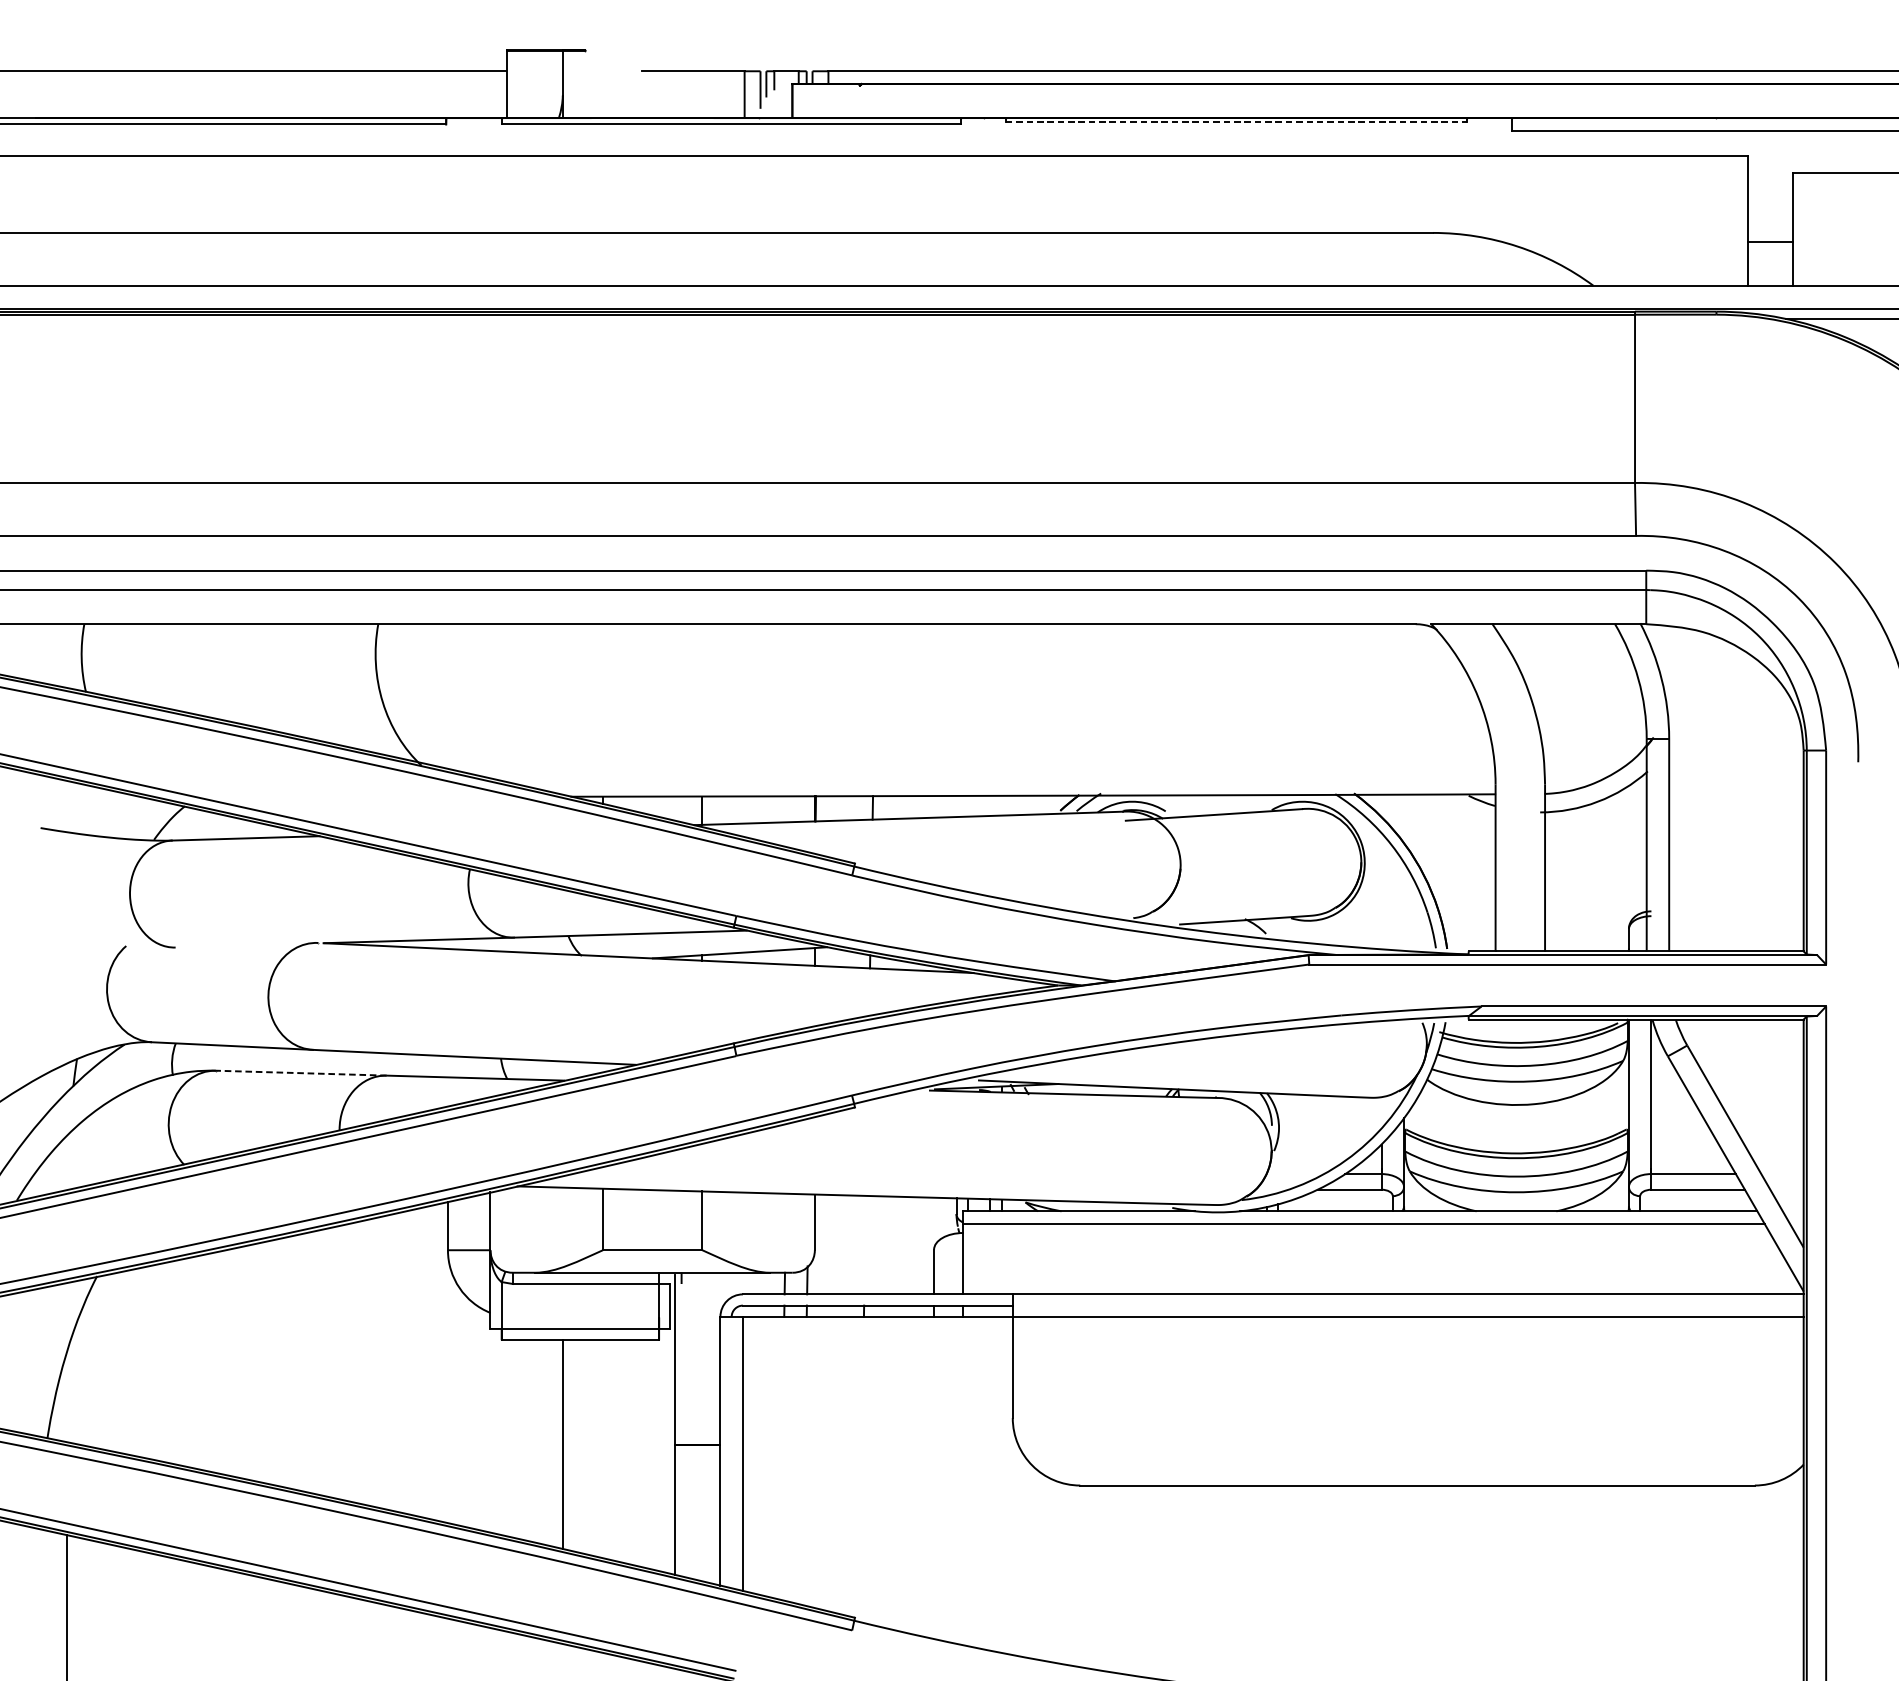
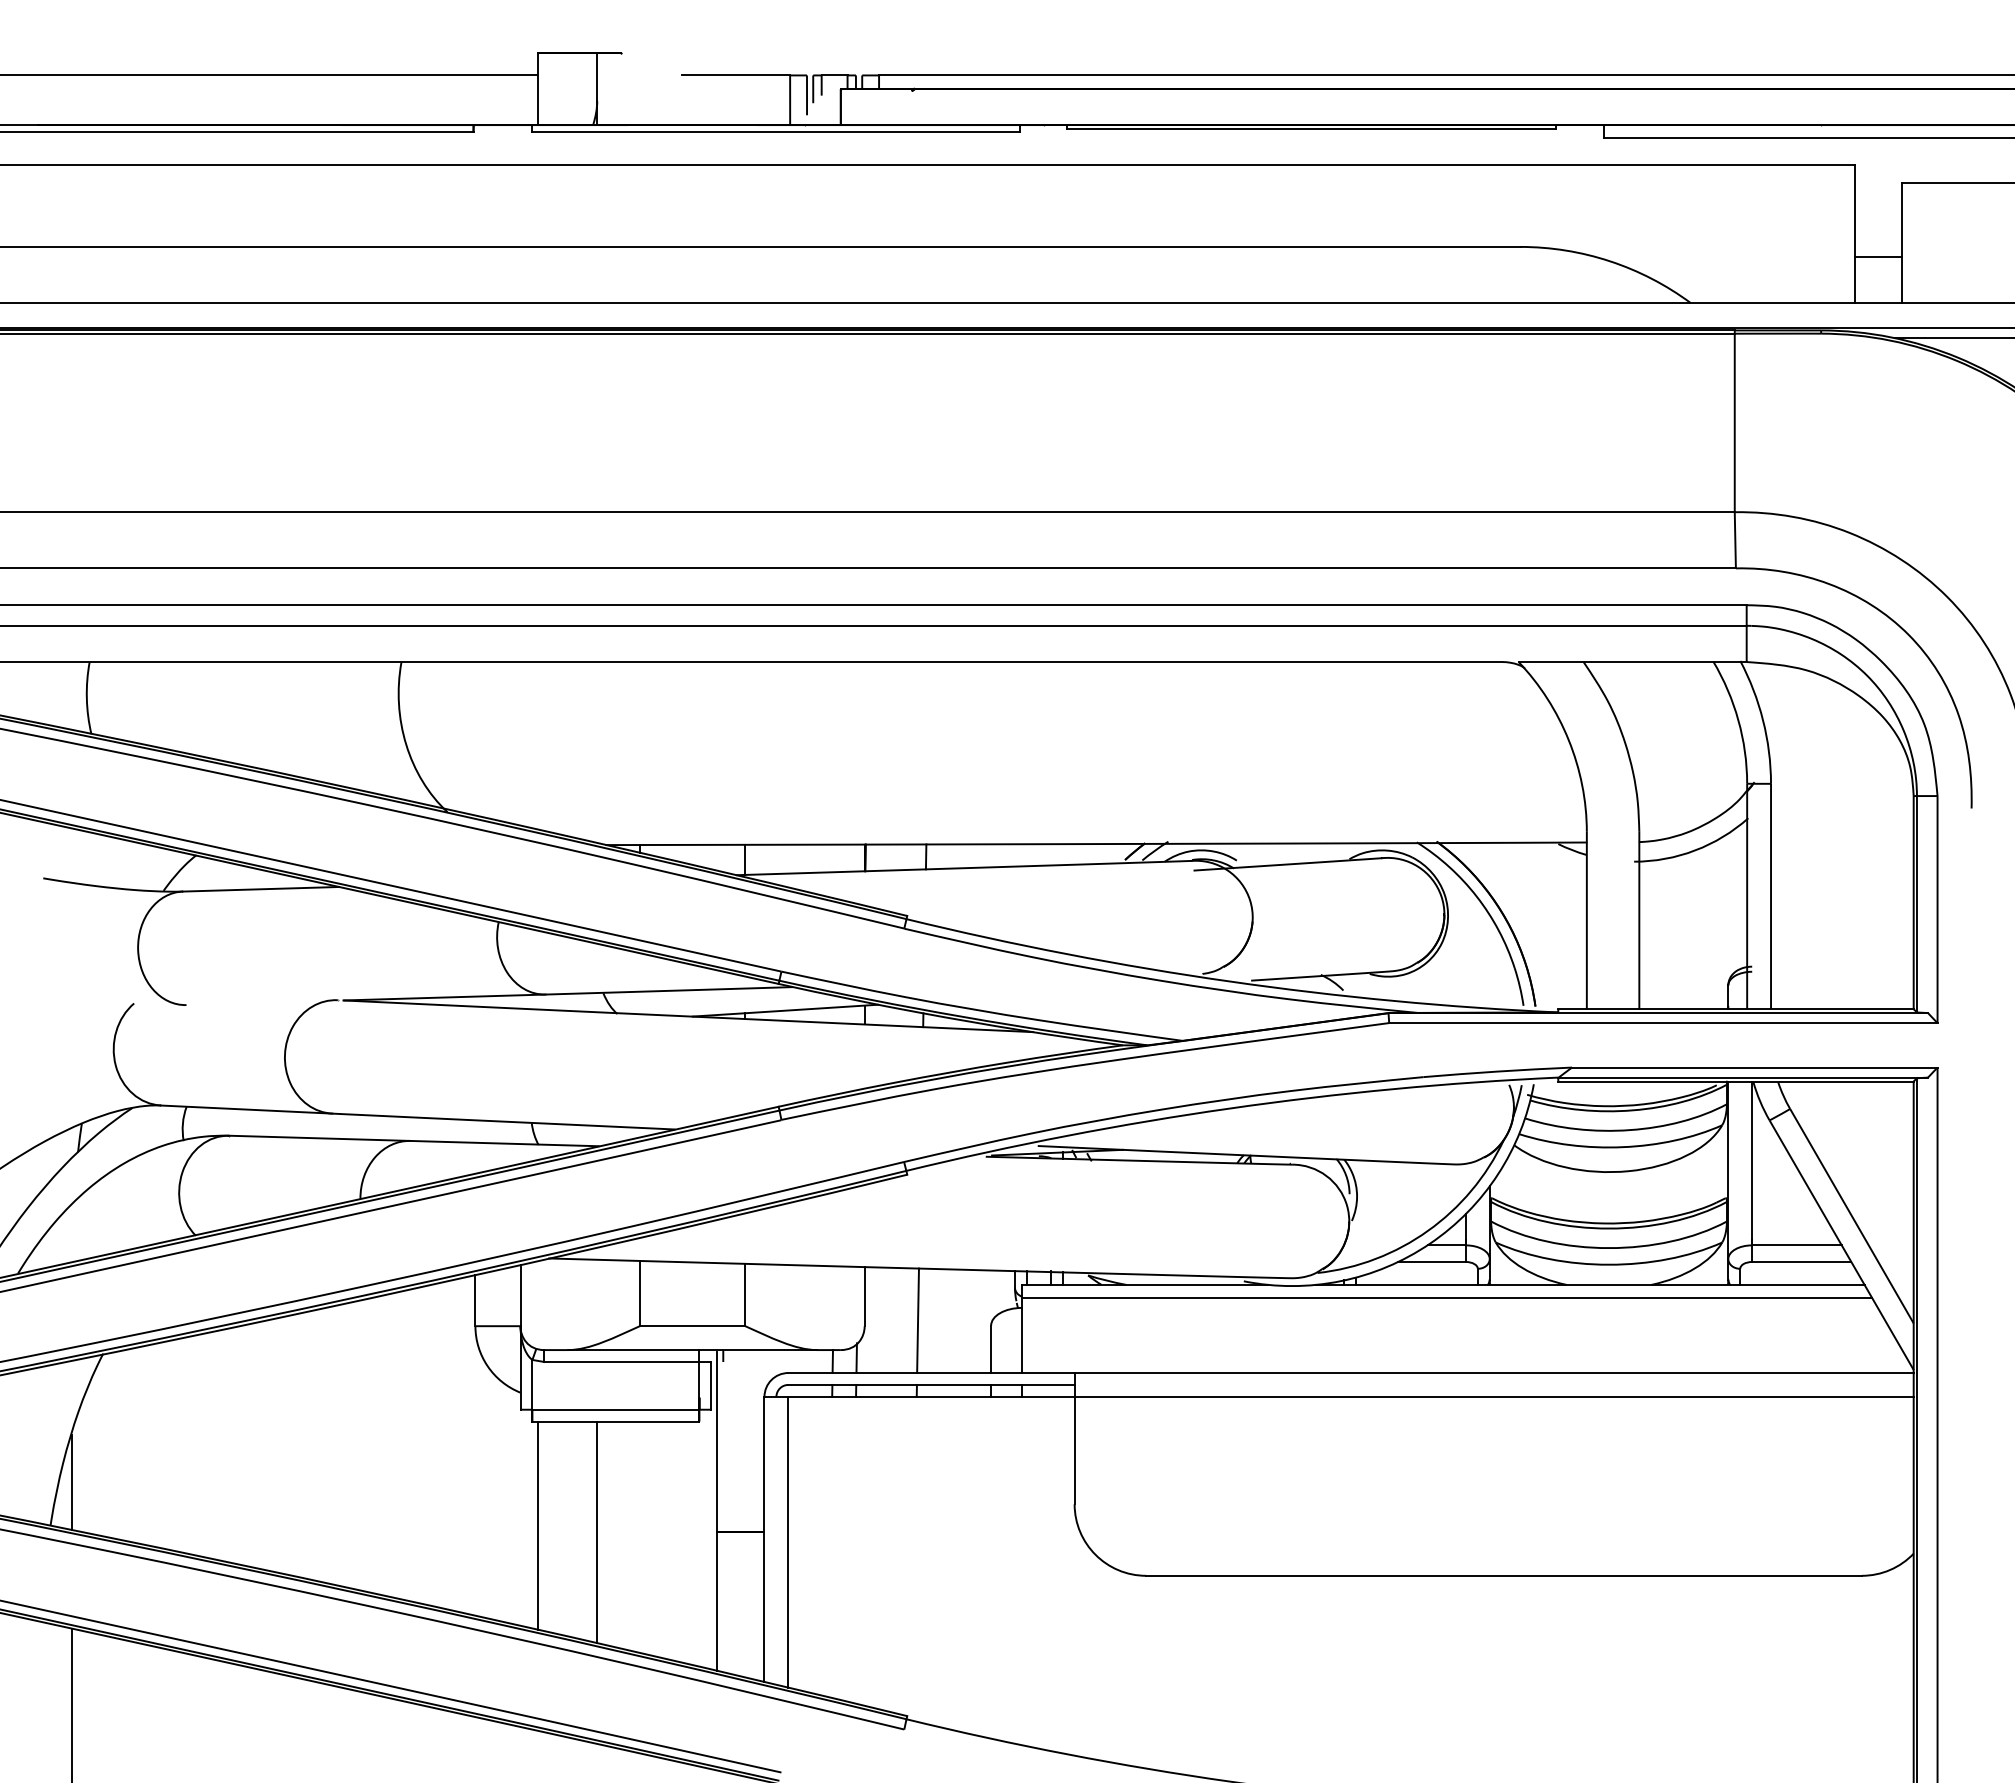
line: (1236, 122) -> (1311, 129), dashed -> solid
line: (300, 1073) -> (319, 1138), dashed -> solid
line: (864, 1244) -> (917, 1320), added
line: (67, 1397) -> (71, 1482), added
line: (506, 1438) -> (537, 1525), added

